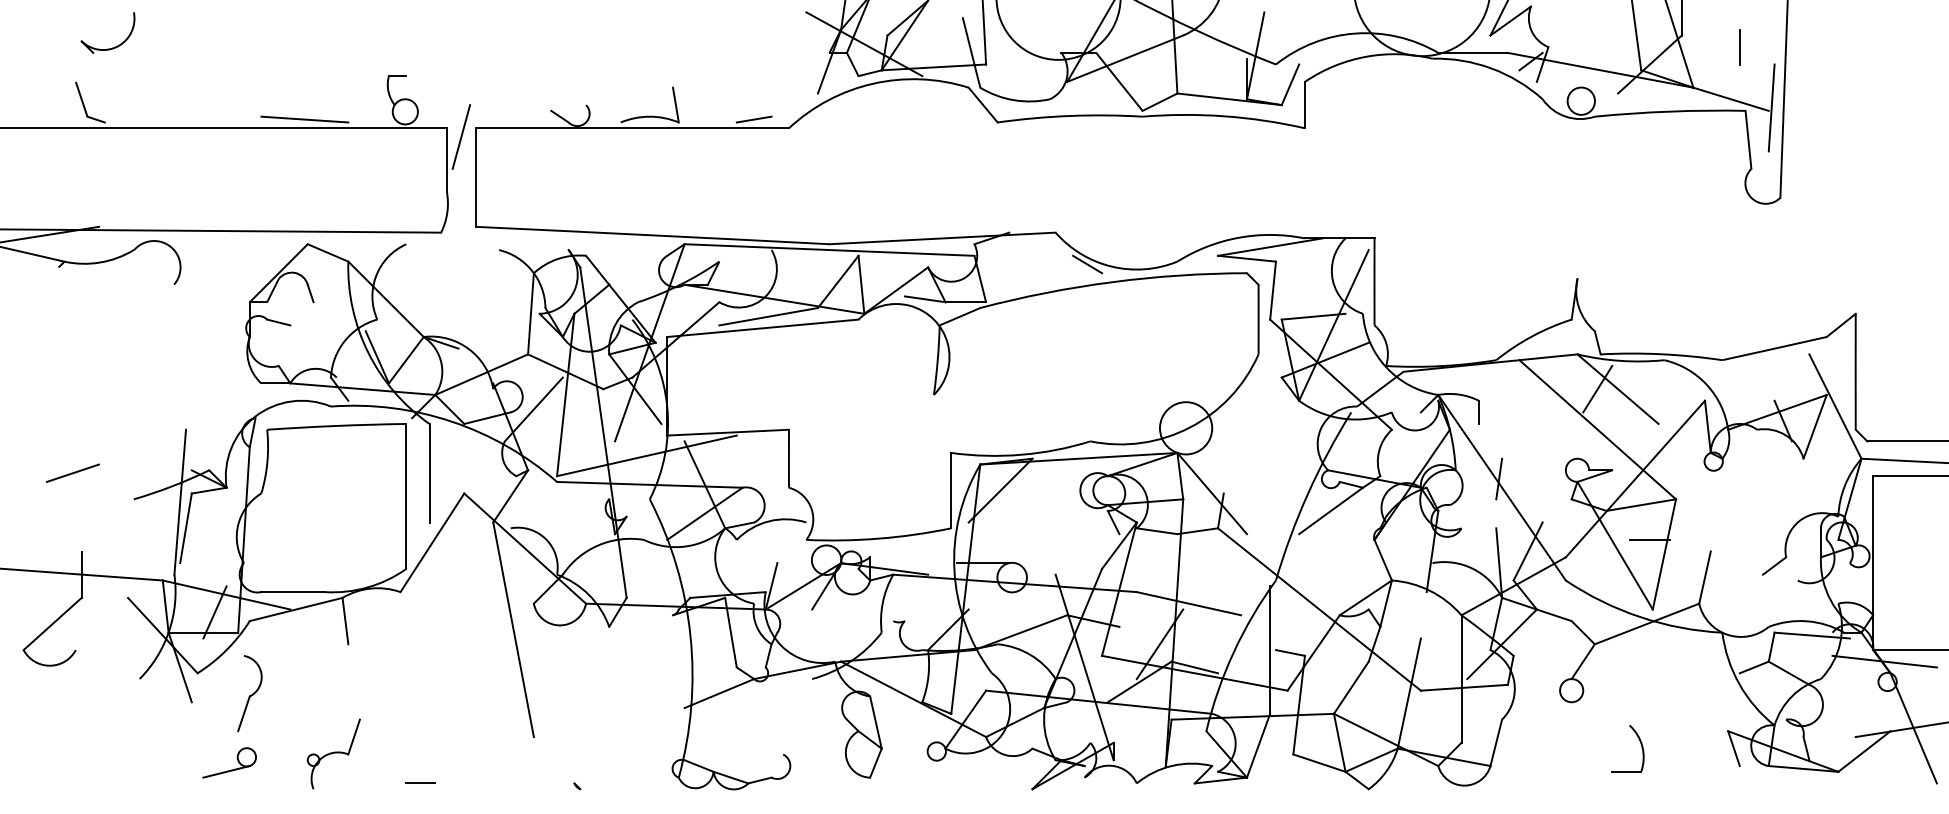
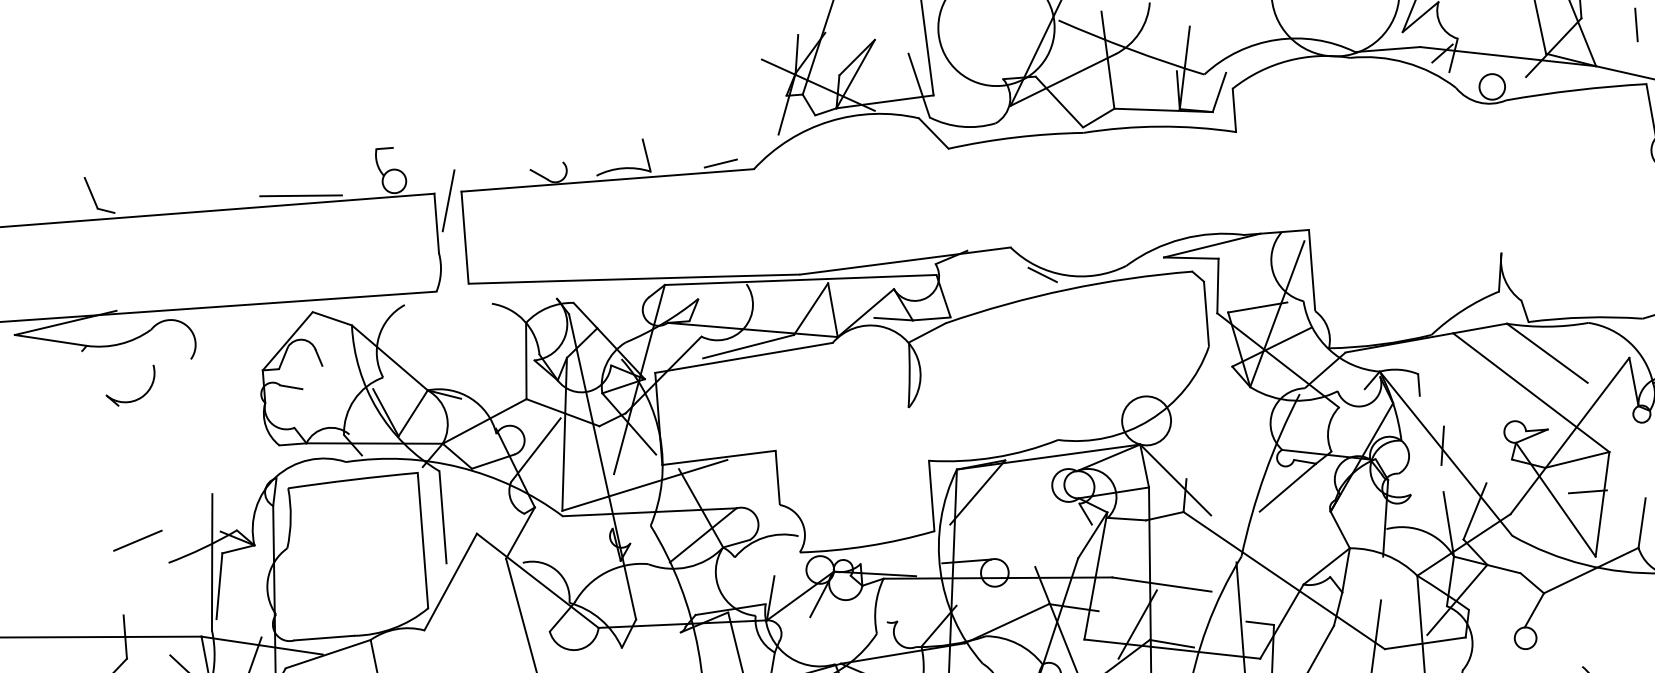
part: (114, 46) -> (137, 398), moved
line: (1597, 388) -> (1528, 354), removed
line: (72, 472) -> (137, 540), moved

